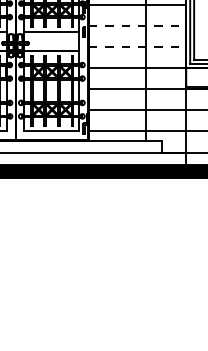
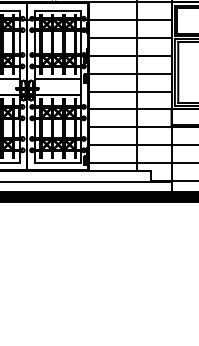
line: (137, 25) -> (130, 73), dashed -> solid
line: (137, 46) -> (130, 91), dashed -> solid

